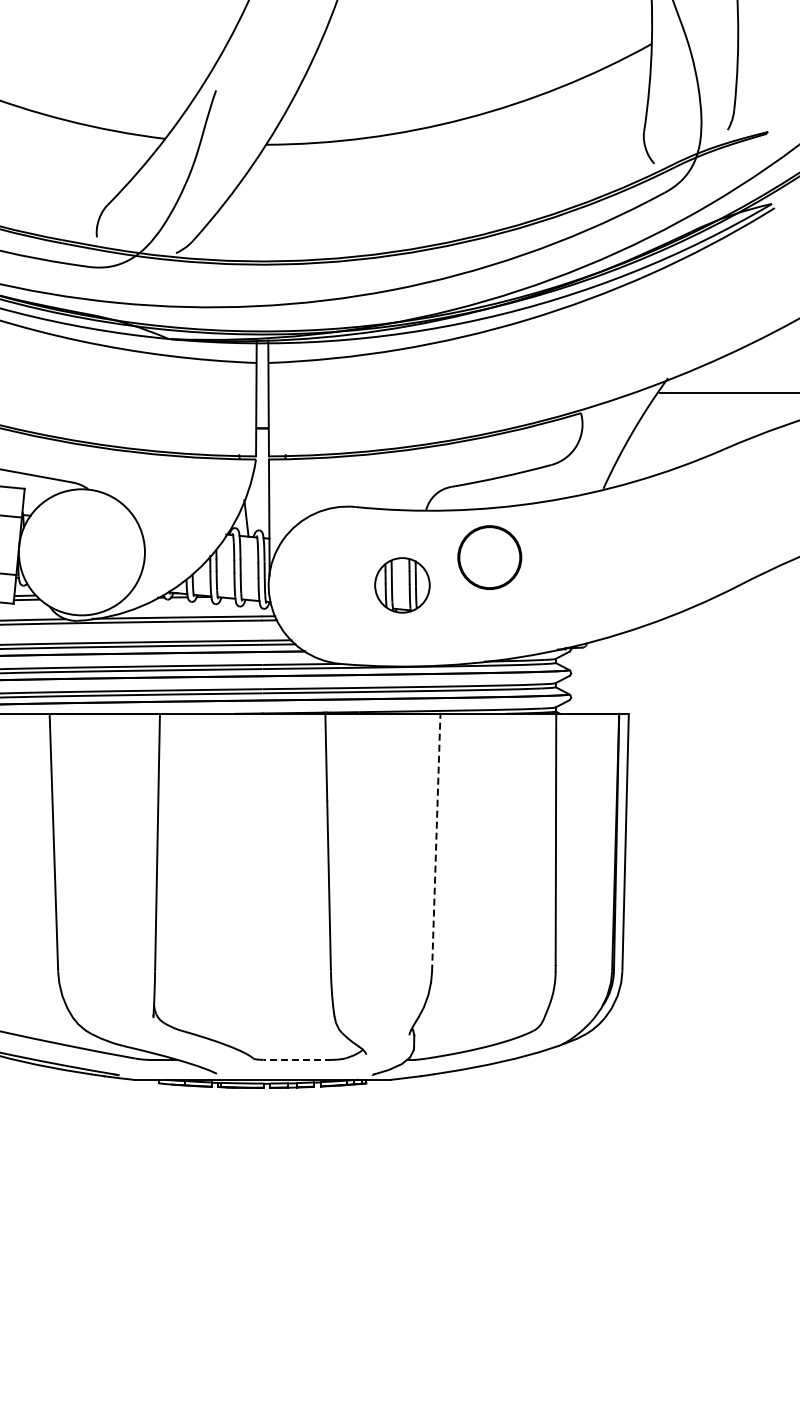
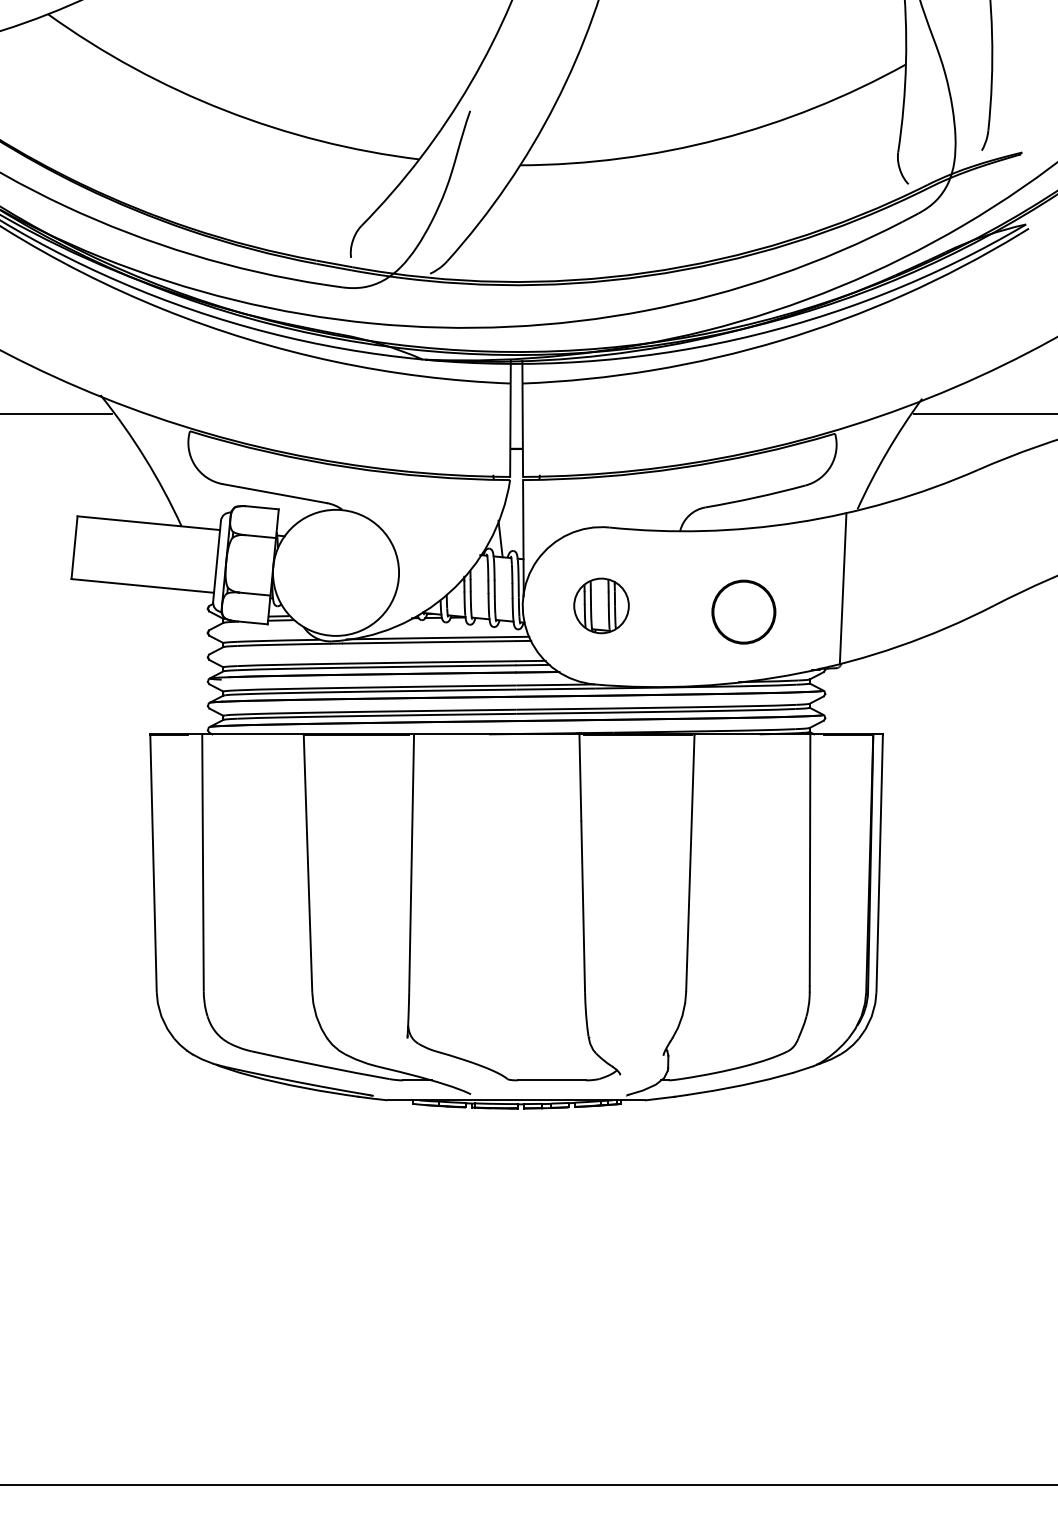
circle: (489, 556) -> (743, 611), moved
line: (588, 567) -> (842, 588), added
part: (402, 584) -> (601, 605), moved
line: (436, 842) -> (690, 863), dashed -> solid
line: (297, 1059) -> (551, 1080), dashed -> solid

